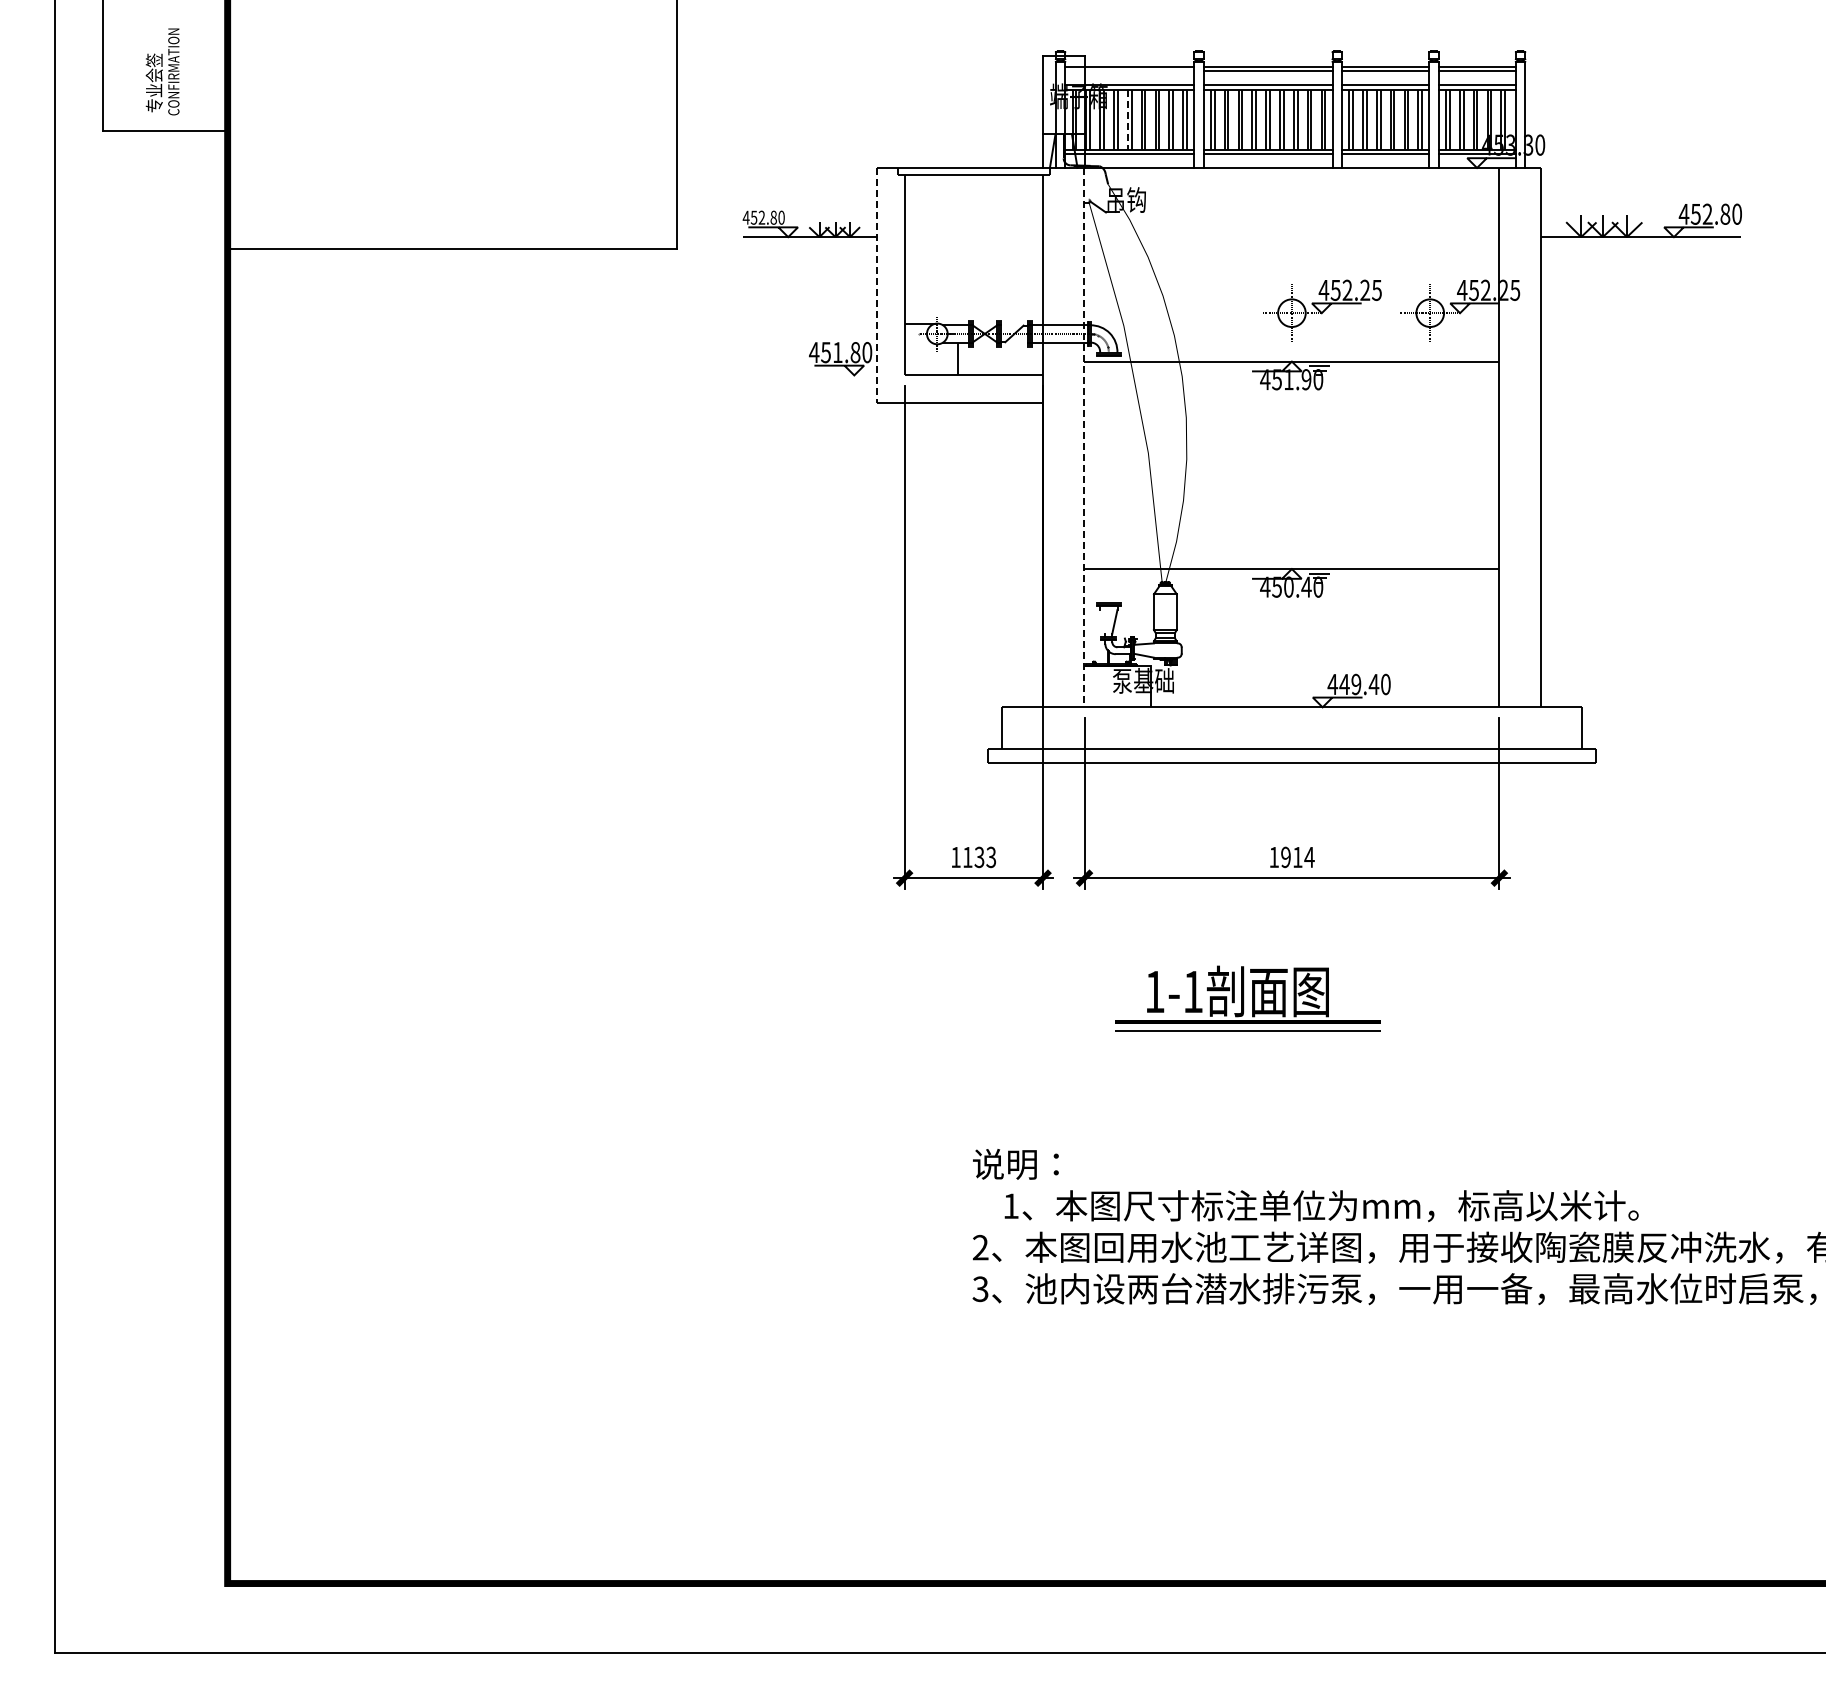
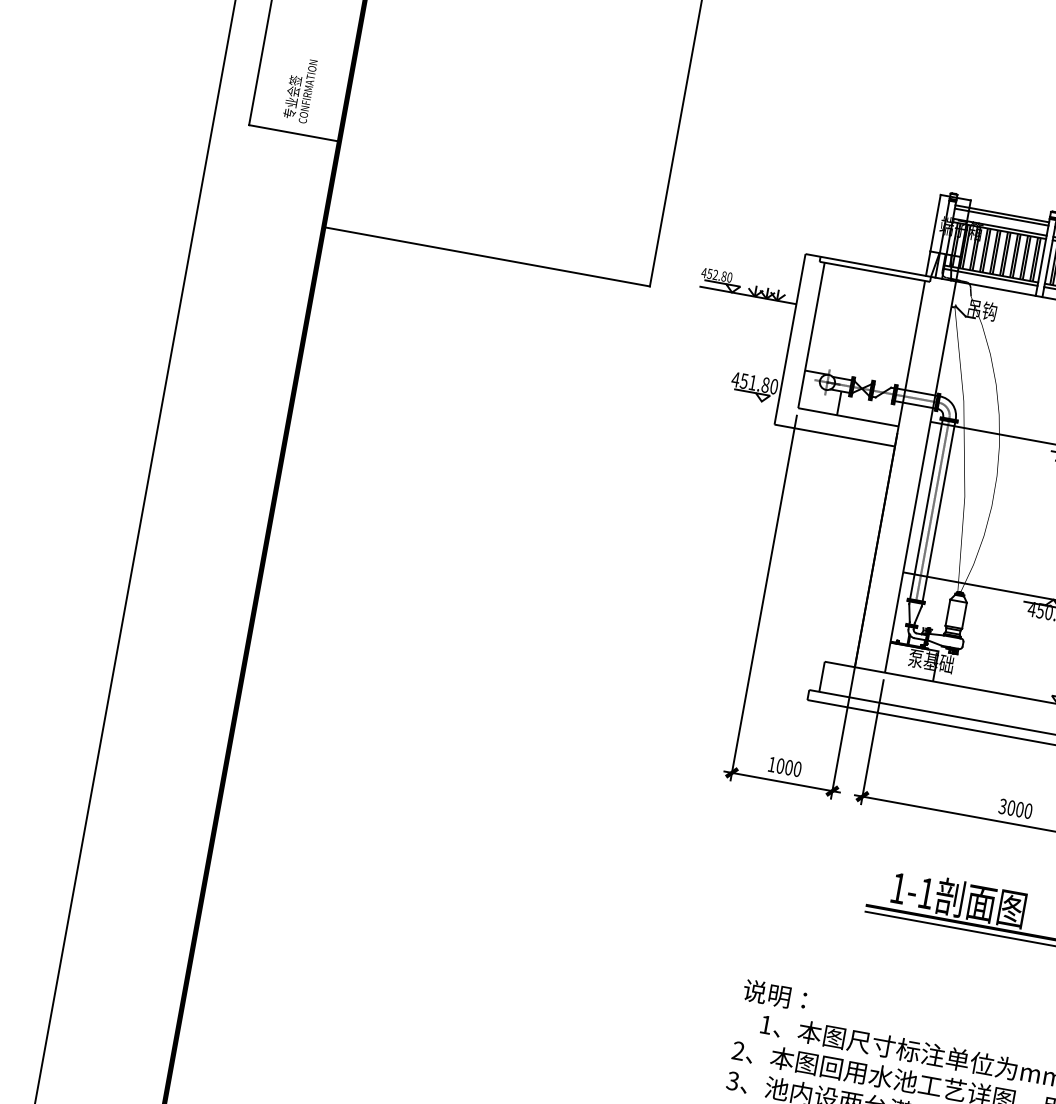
line: (1129, 71) -> (1001, 217), added
line: (1127, 119) -> (993, 251), dashed -> solid
line: (876, 285) -> (789, 339), dashed -> solid
line: (1084, 437) -> (920, 476), dashed -> solid
line: (1100, 479) -> (926, 509), added
line: (1108, 479) -> (932, 510), added
line: (1117, 479) -> (938, 511), added
line: (1102, 621) -> (909, 612), added
text: (979, 857) -> (789, 767), 1133 -> 1000
text: (1291, 857) -> (1015, 808), 1914 -> 3000

